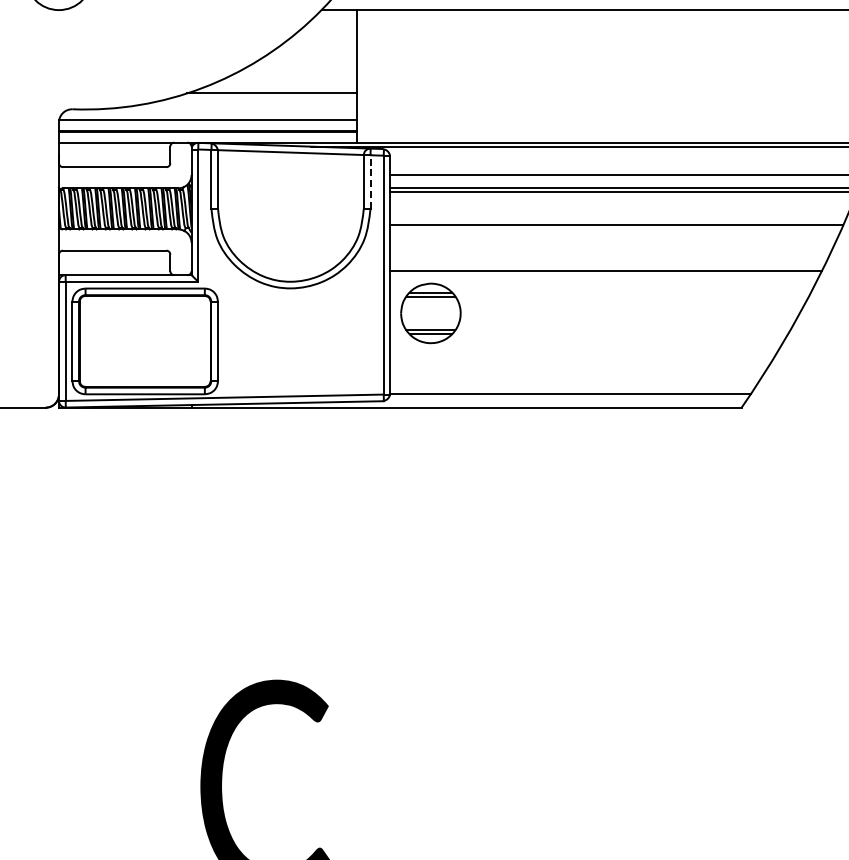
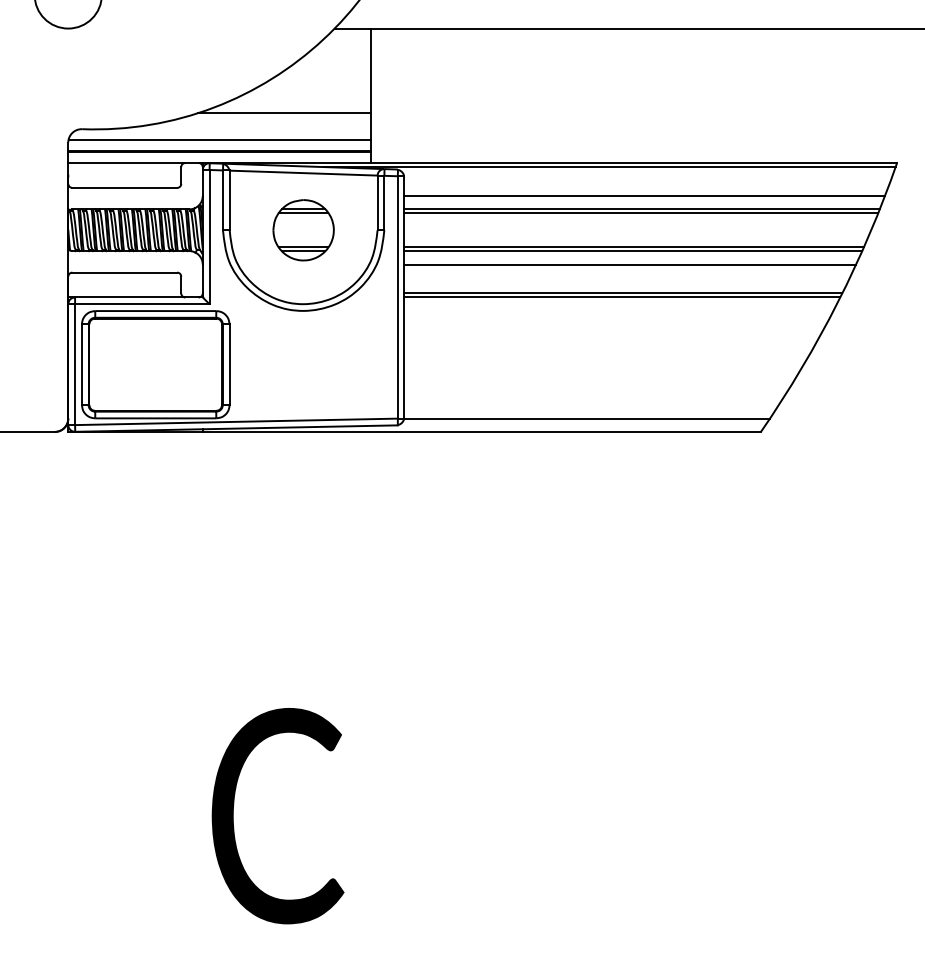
line: (370, 181) -> (384, 202), dashed -> solid
line: (616, 229) -> (633, 251), added
line: (613, 242) -> (630, 264), added
line: (605, 275) -> (622, 297), added
part: (430, 313) -> (303, 230), moved

